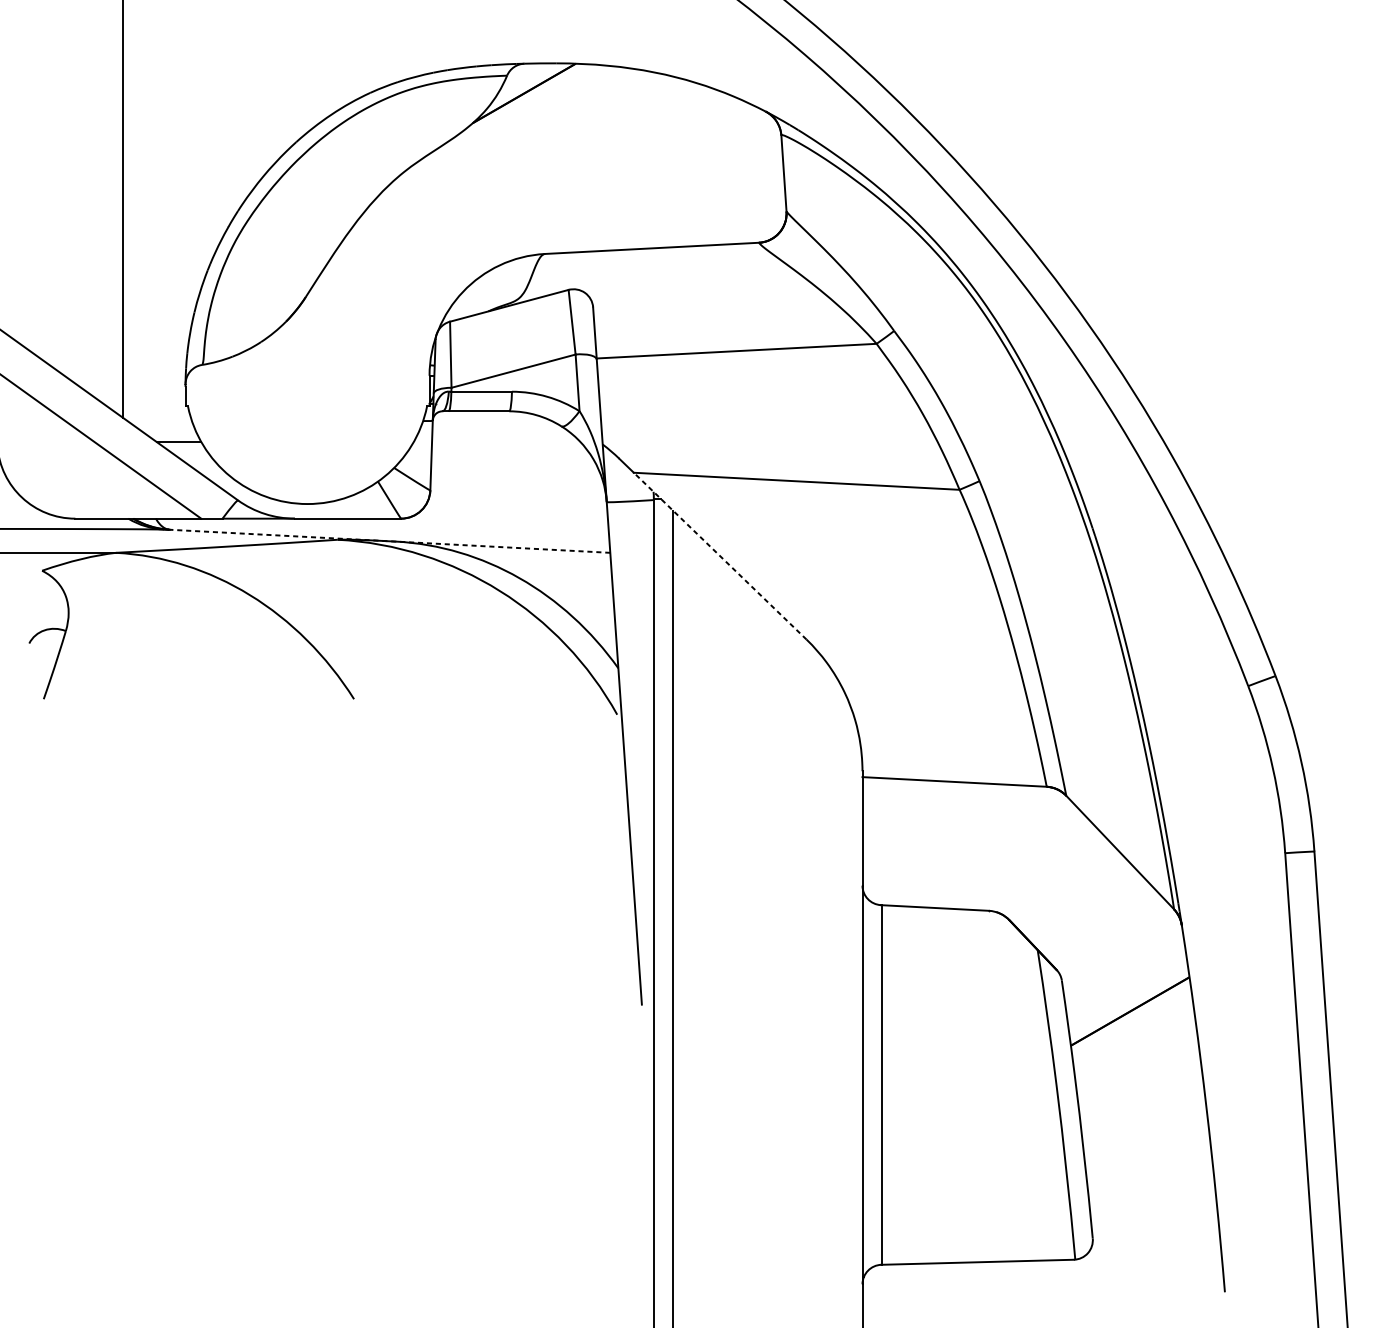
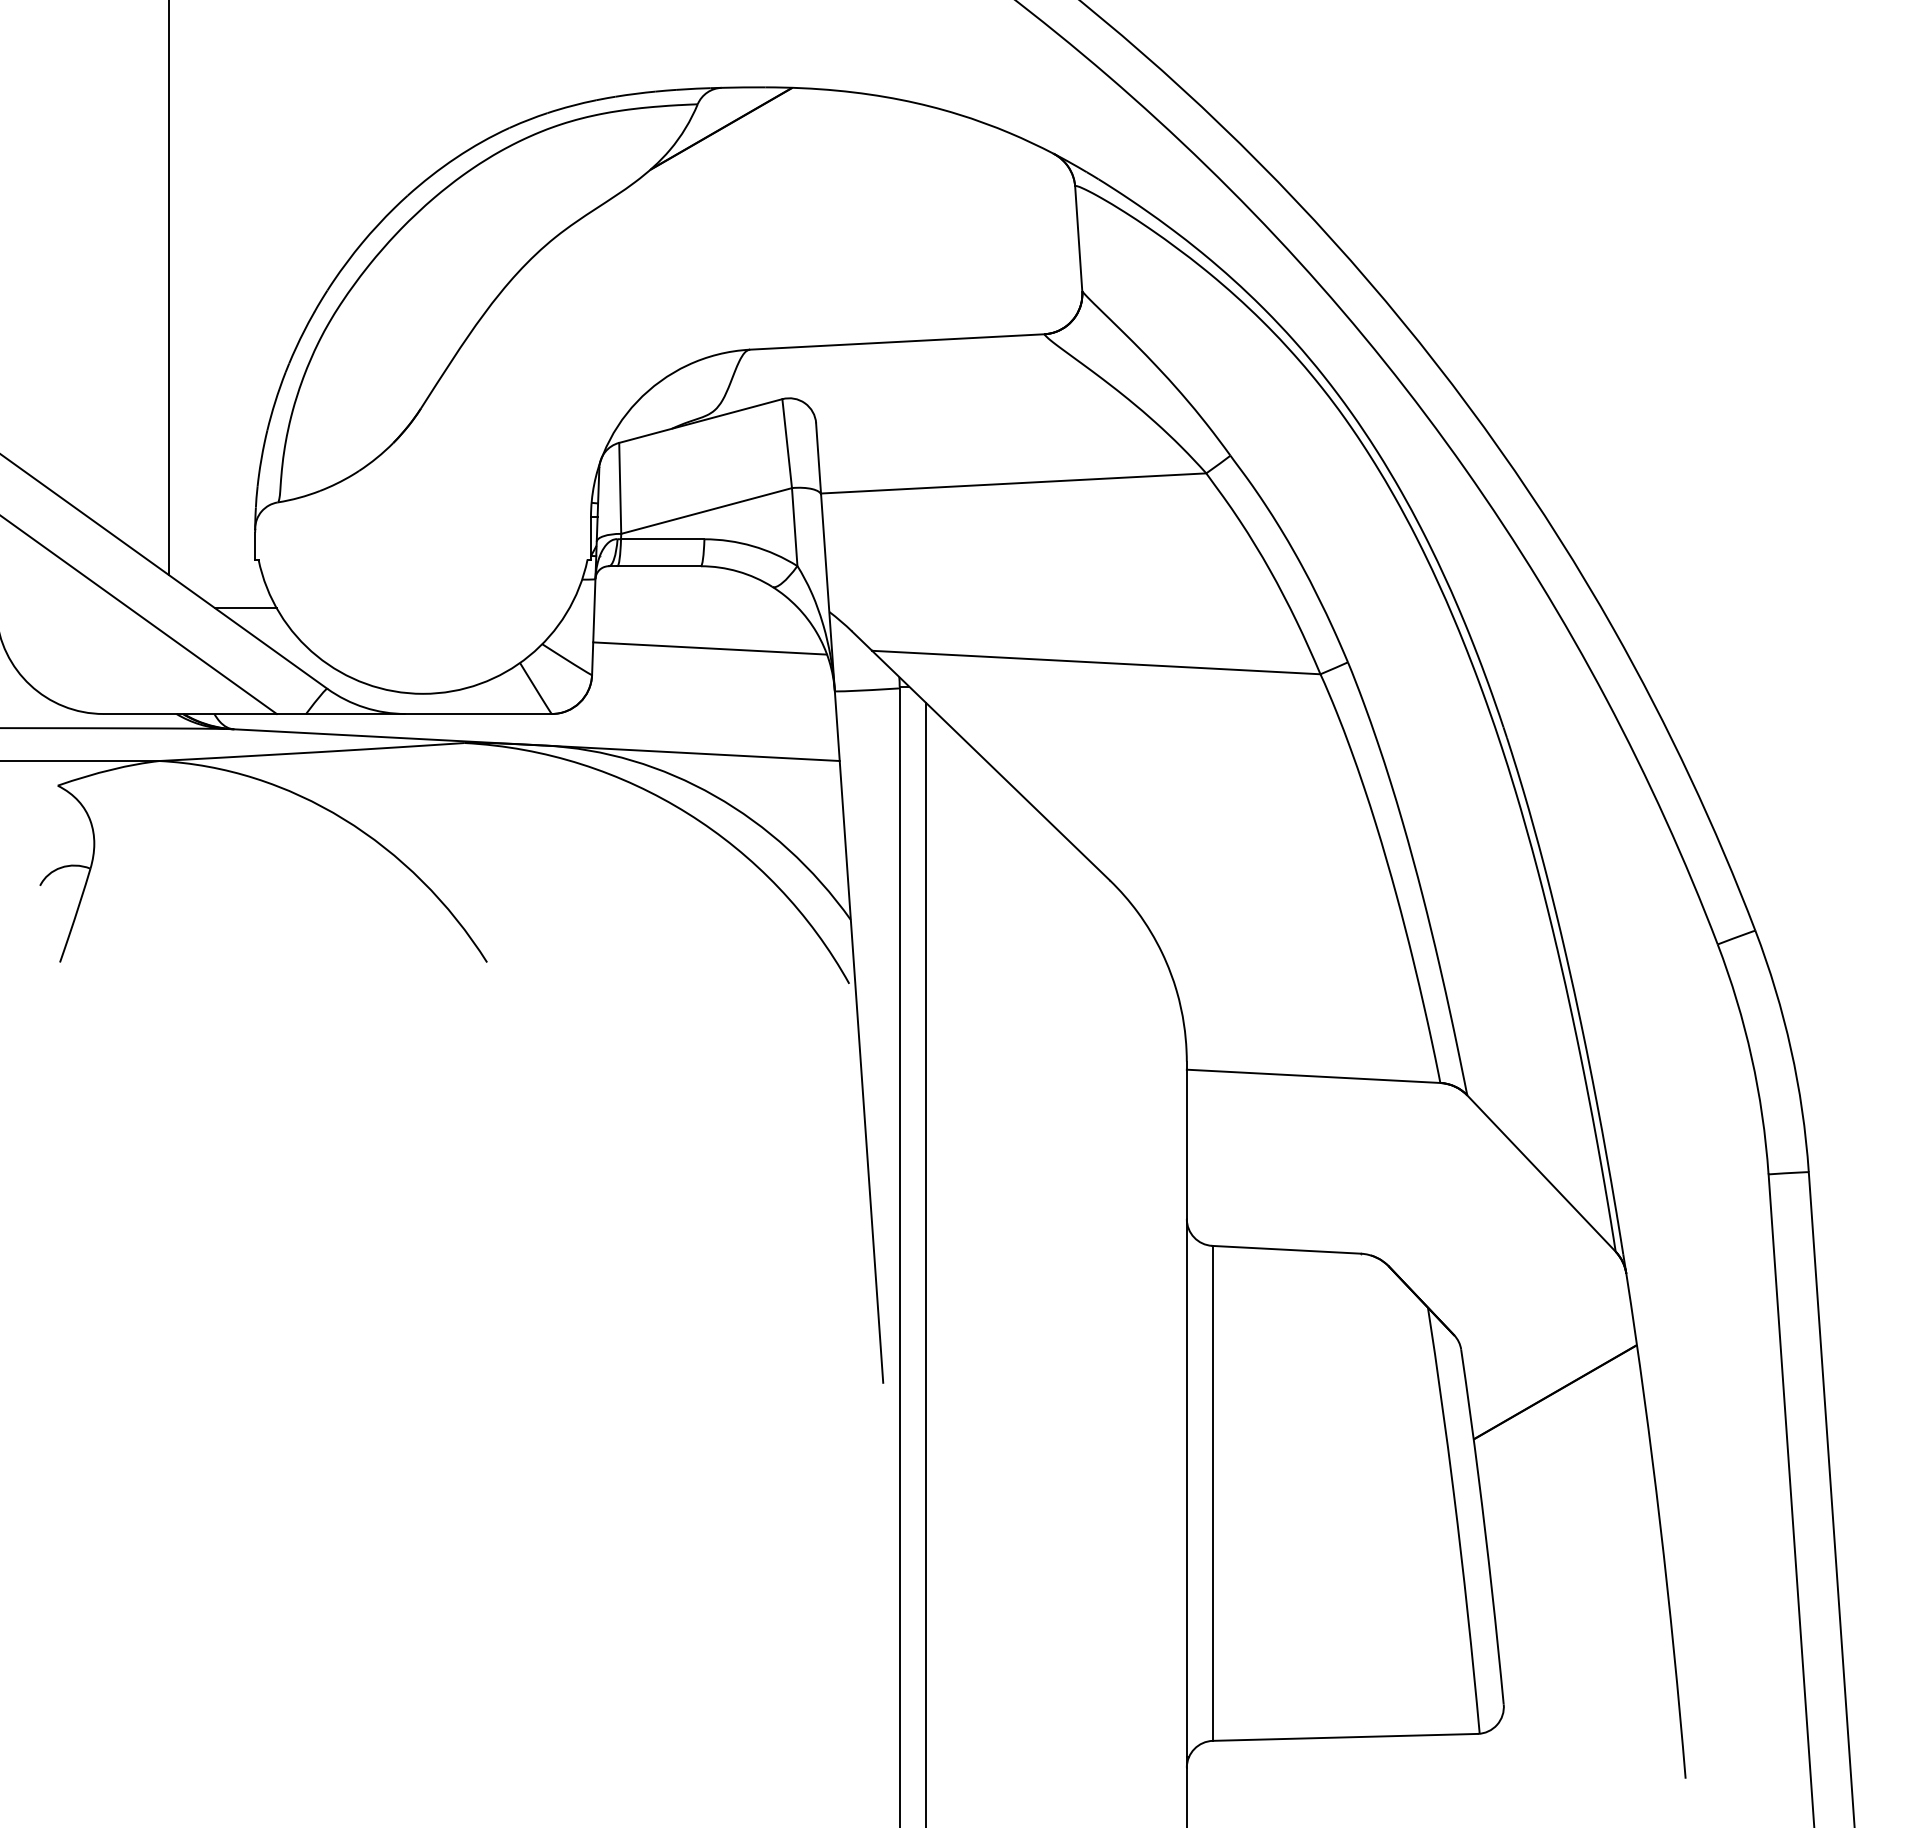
line: (516, 471) -> (710, 648), added
line: (389, 541) -> (536, 745), dashed -> solid
line: (719, 556) -> (990, 765), dashed -> solid

